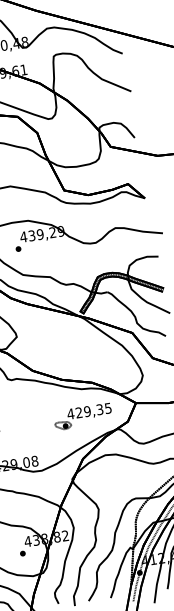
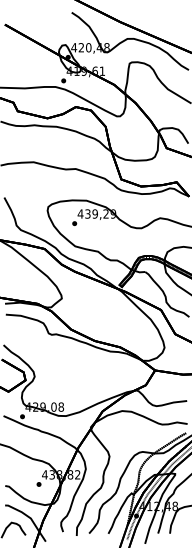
part: (82, 417) -> (107, 375), removed

